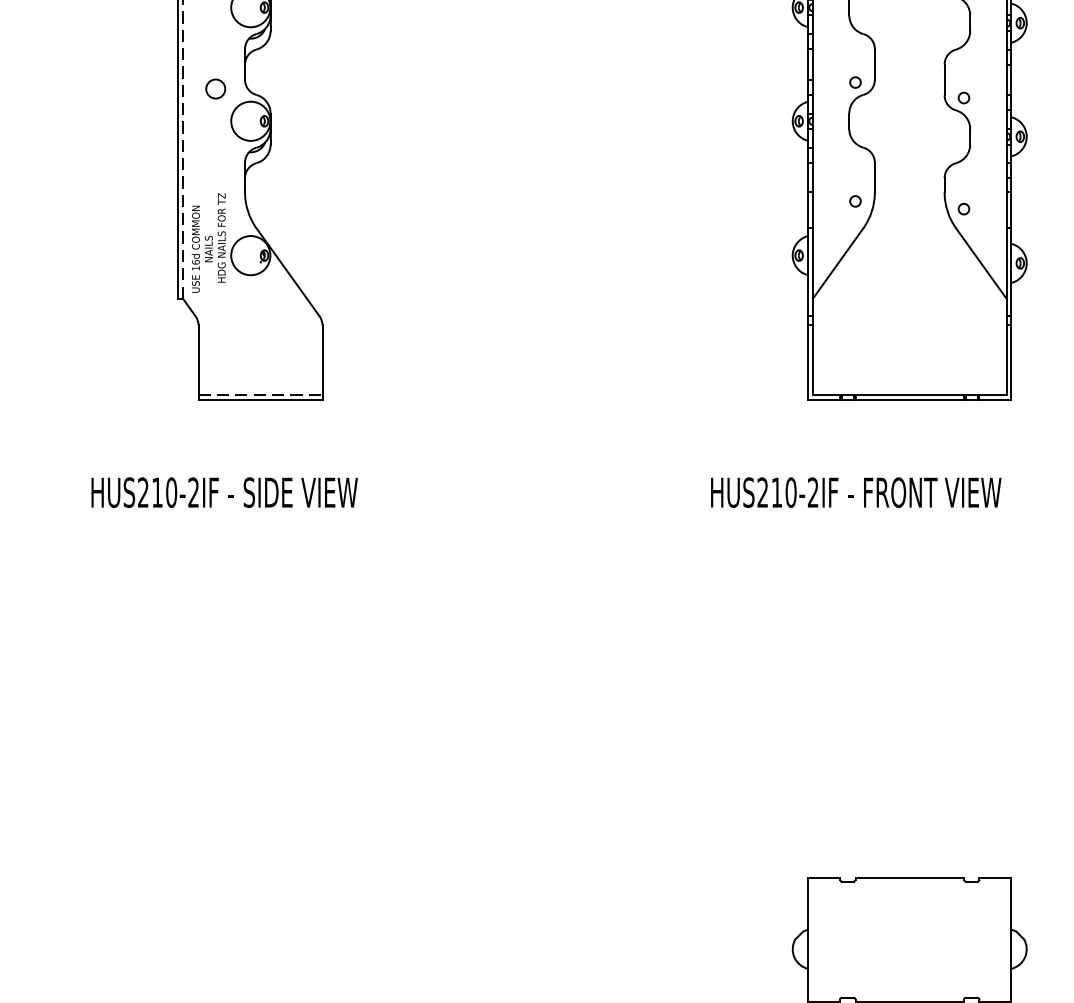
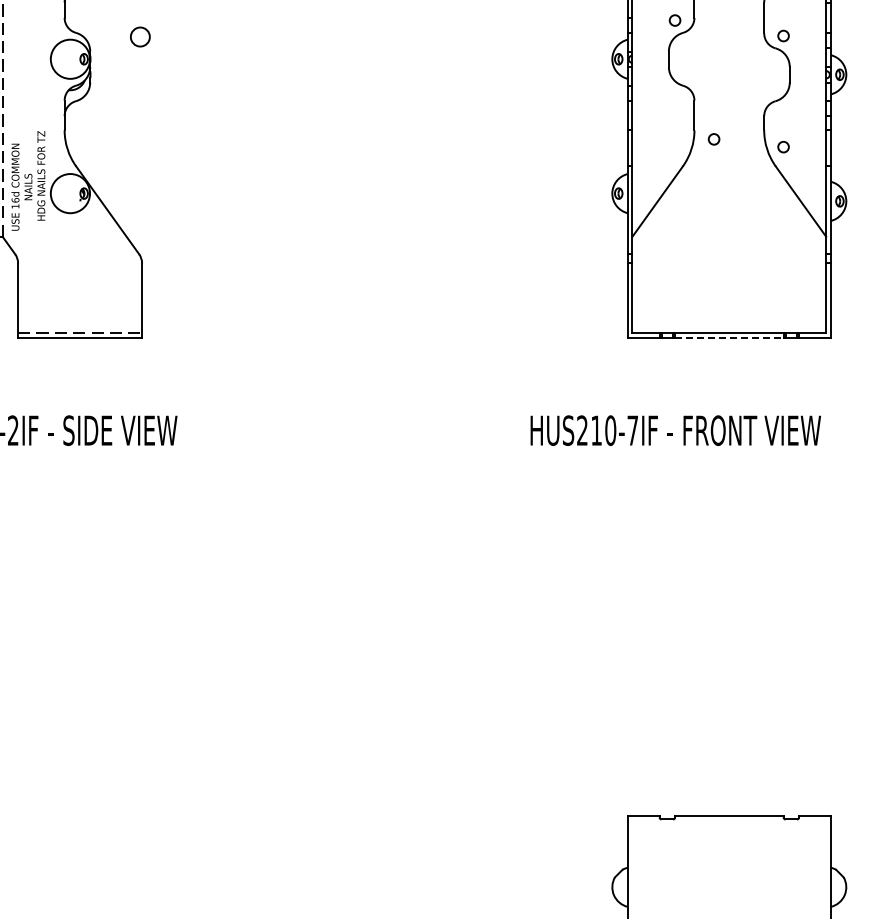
circle: (215, 88) -> (140, 36), moved
circle: (855, 201) -> (714, 139), moved
line: (910, 399) -> (730, 337), solid -> dashed
text: (812, 492) -> (632, 430), HUS210-2IF -> HUS210-7IF

